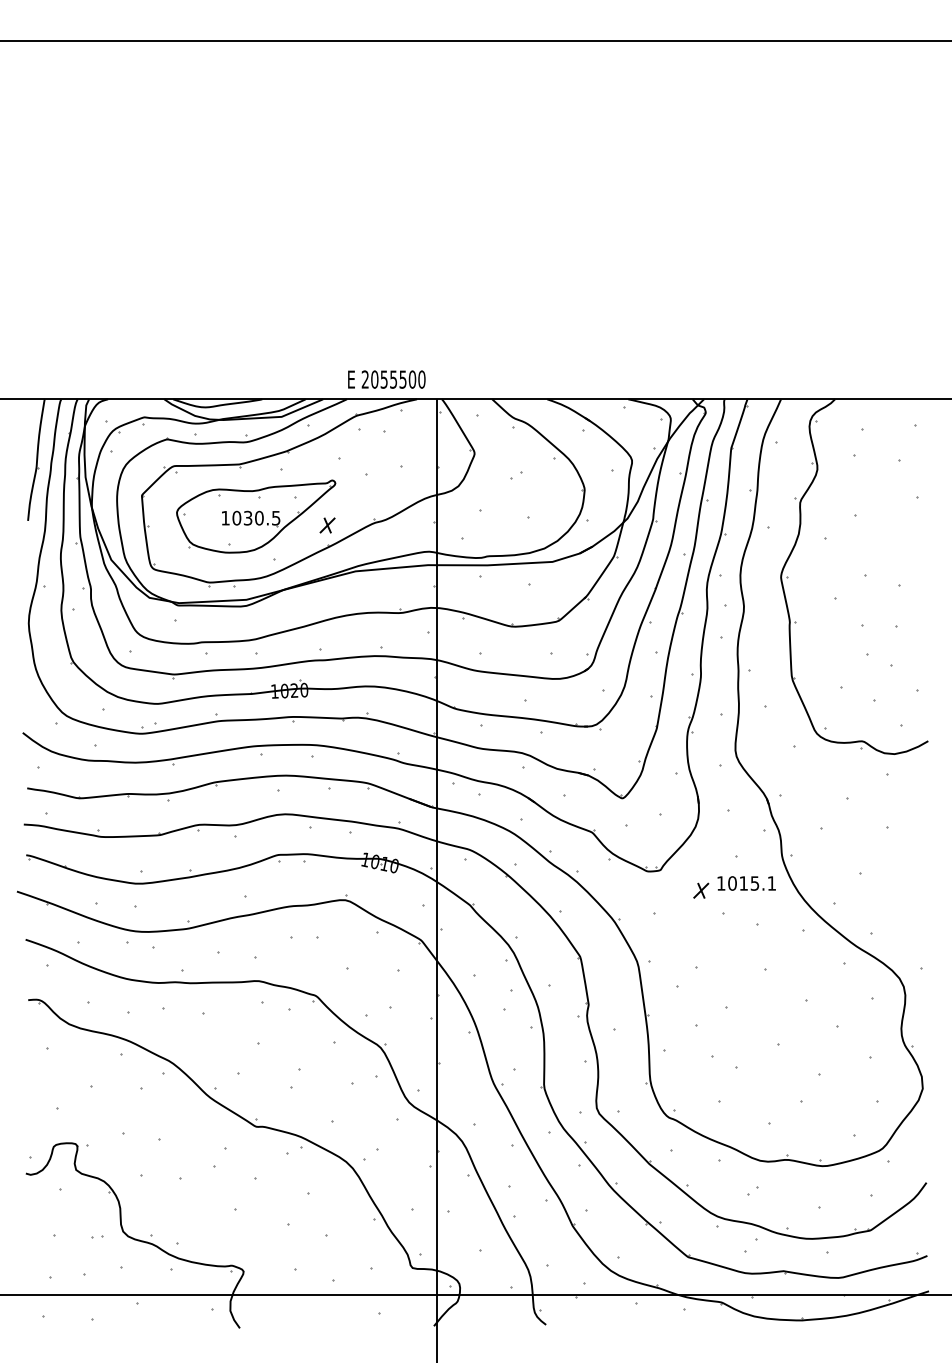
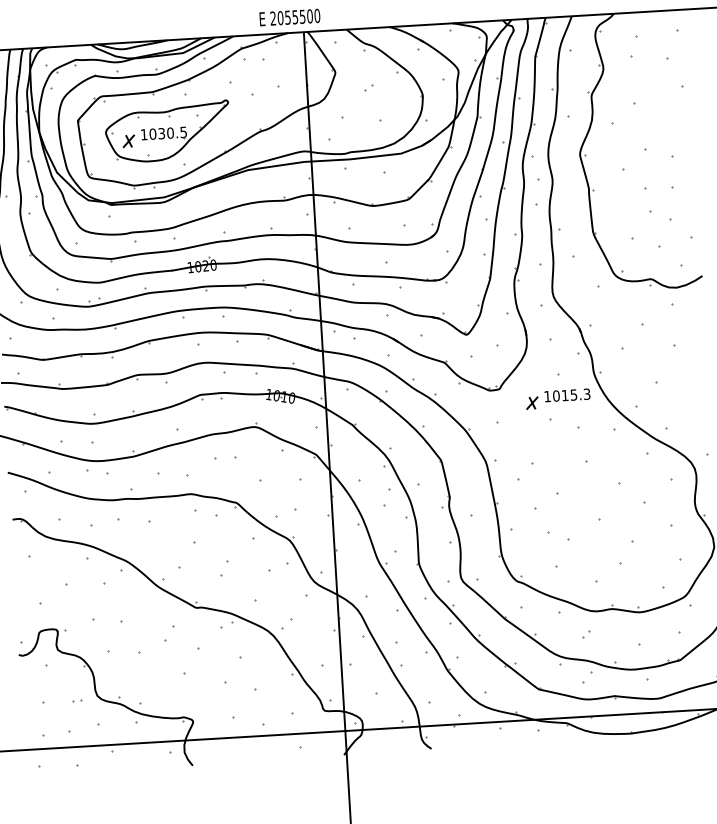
text: (386, 379) -> (289, 17), moved
part: (327, 525) -> (128, 141), moved
text: (771, 883) -> (586, 394), 1015.1 -> 1015.3

